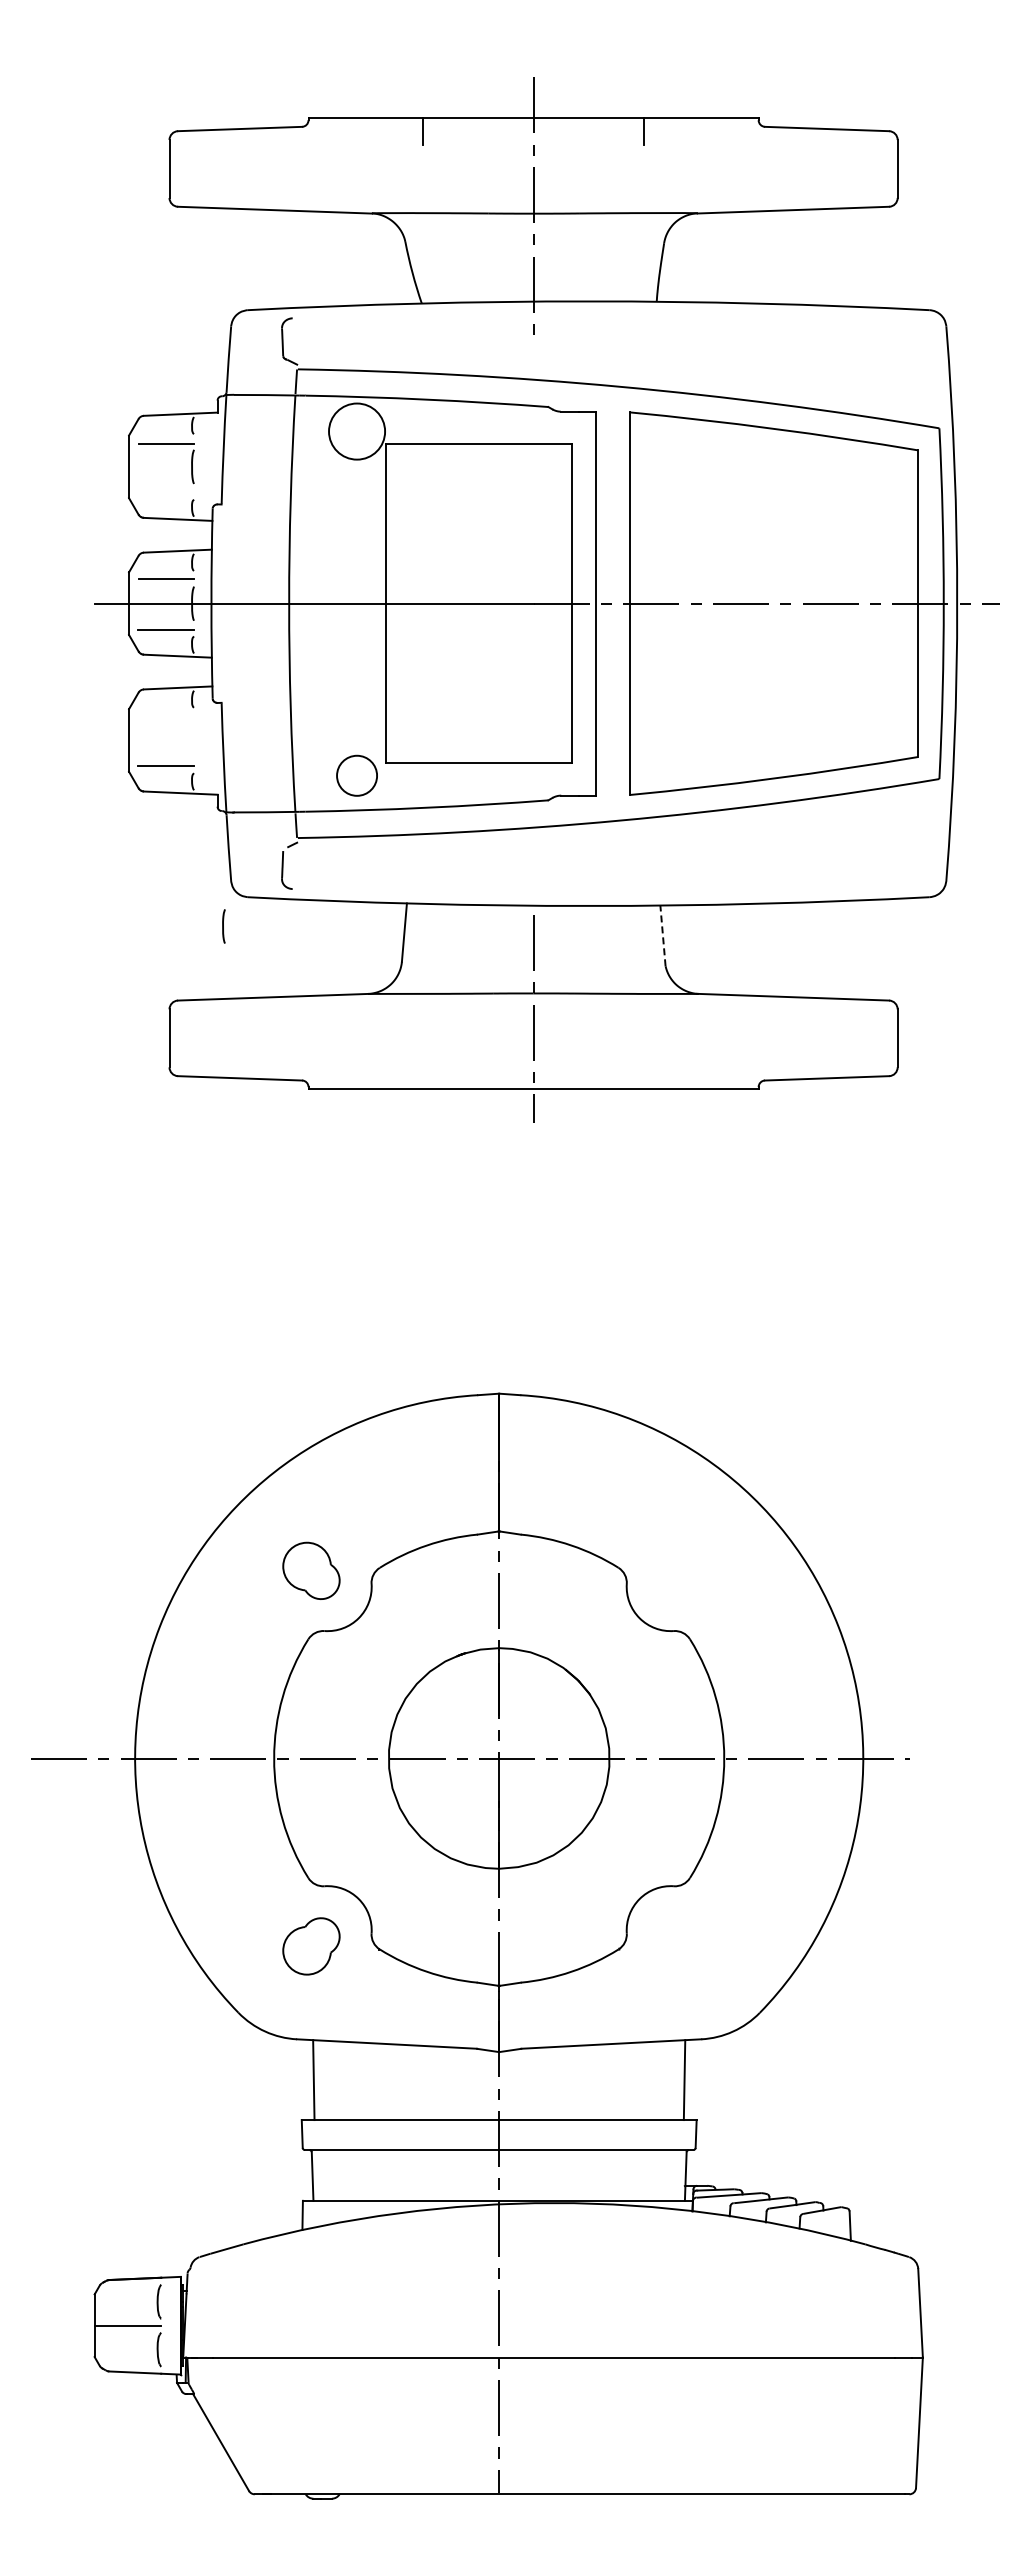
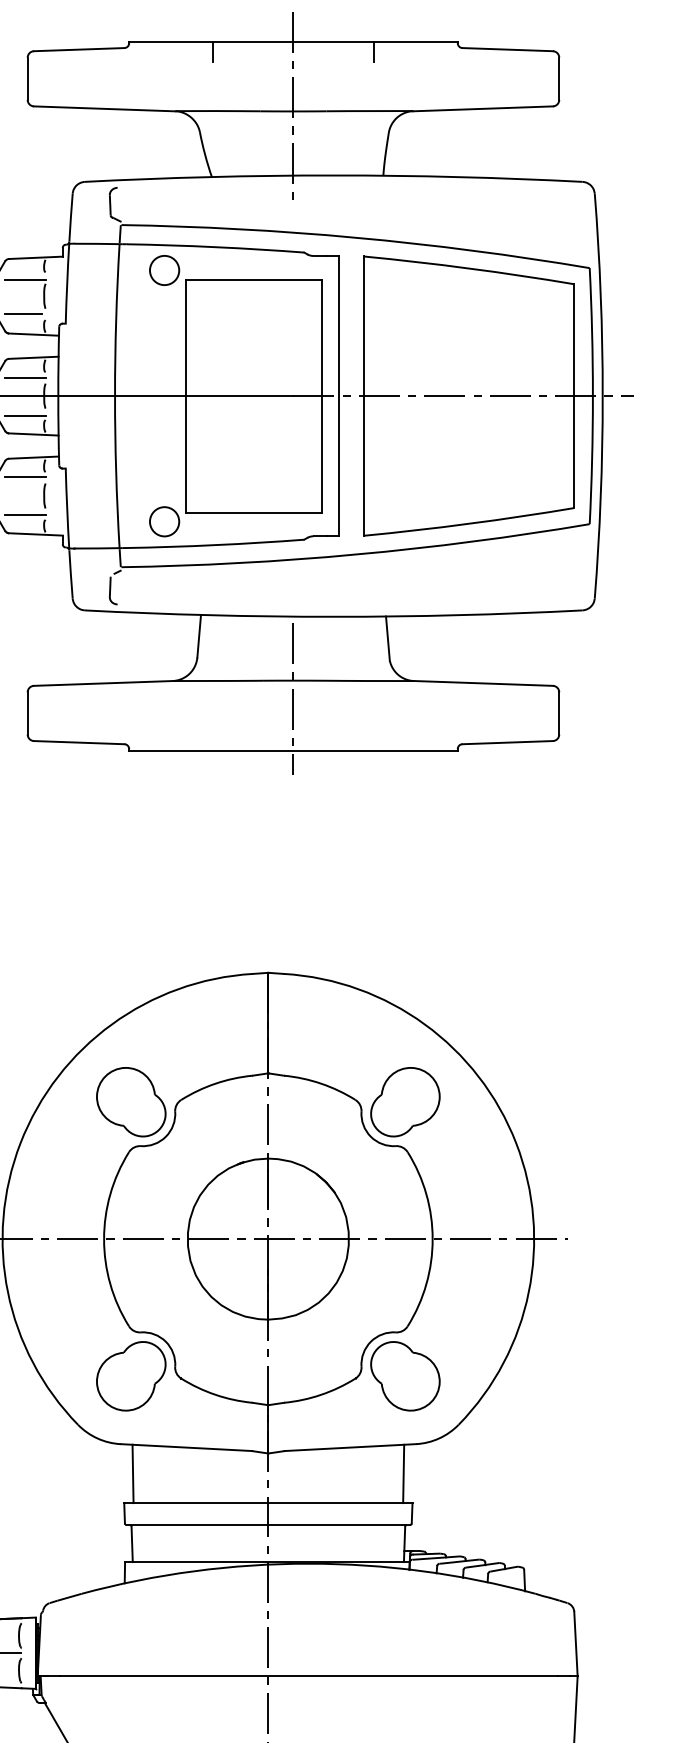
circle: (357, 431) -> (164, 270), size x0.71
line: (163, 491) -> (23, 314), added
line: (166, 714) -> (25, 477), added
line: (223, 926) -> (44, 496), moved
line: (662, 935) -> (387, 638), dashed -> solid
part: (311, 1570) -> (131, 1101), size x1.67
part: (686, 1570) -> (405, 1101), added
part: (311, 1946) -> (131, 1376), size x1.67
part: (686, 1946) -> (405, 1376), added

